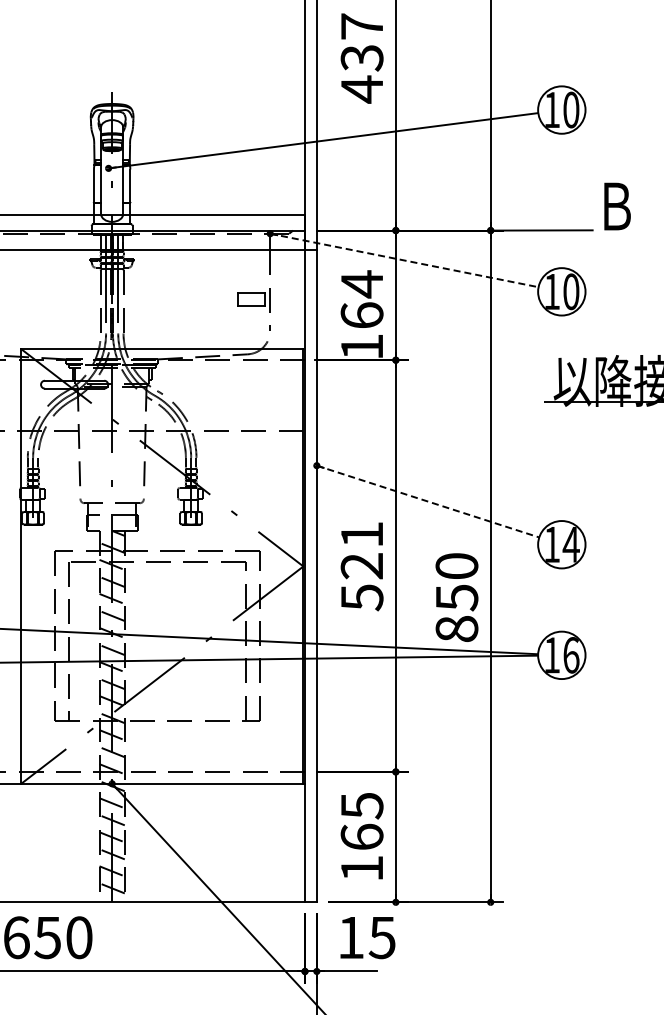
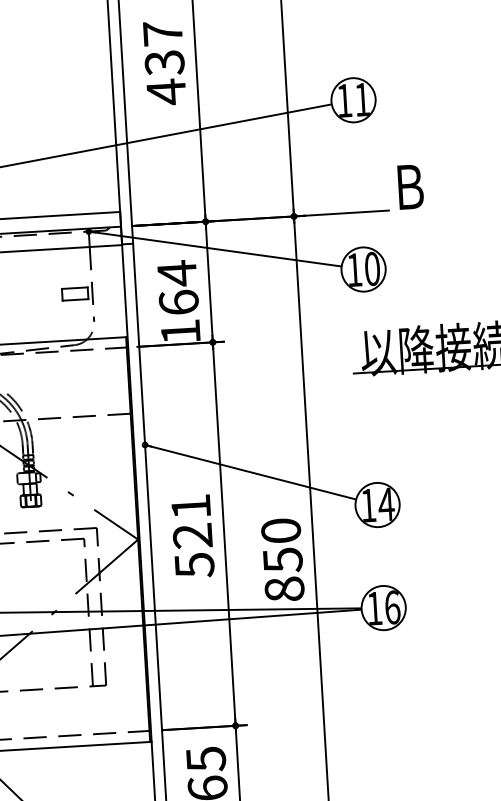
text: (571, 109) -> (362, 99), 10 -> 11
line: (404, 260) -> (215, 249), dashed -> solid
line: (428, 501) -> (251, 472), dashed -> solid

